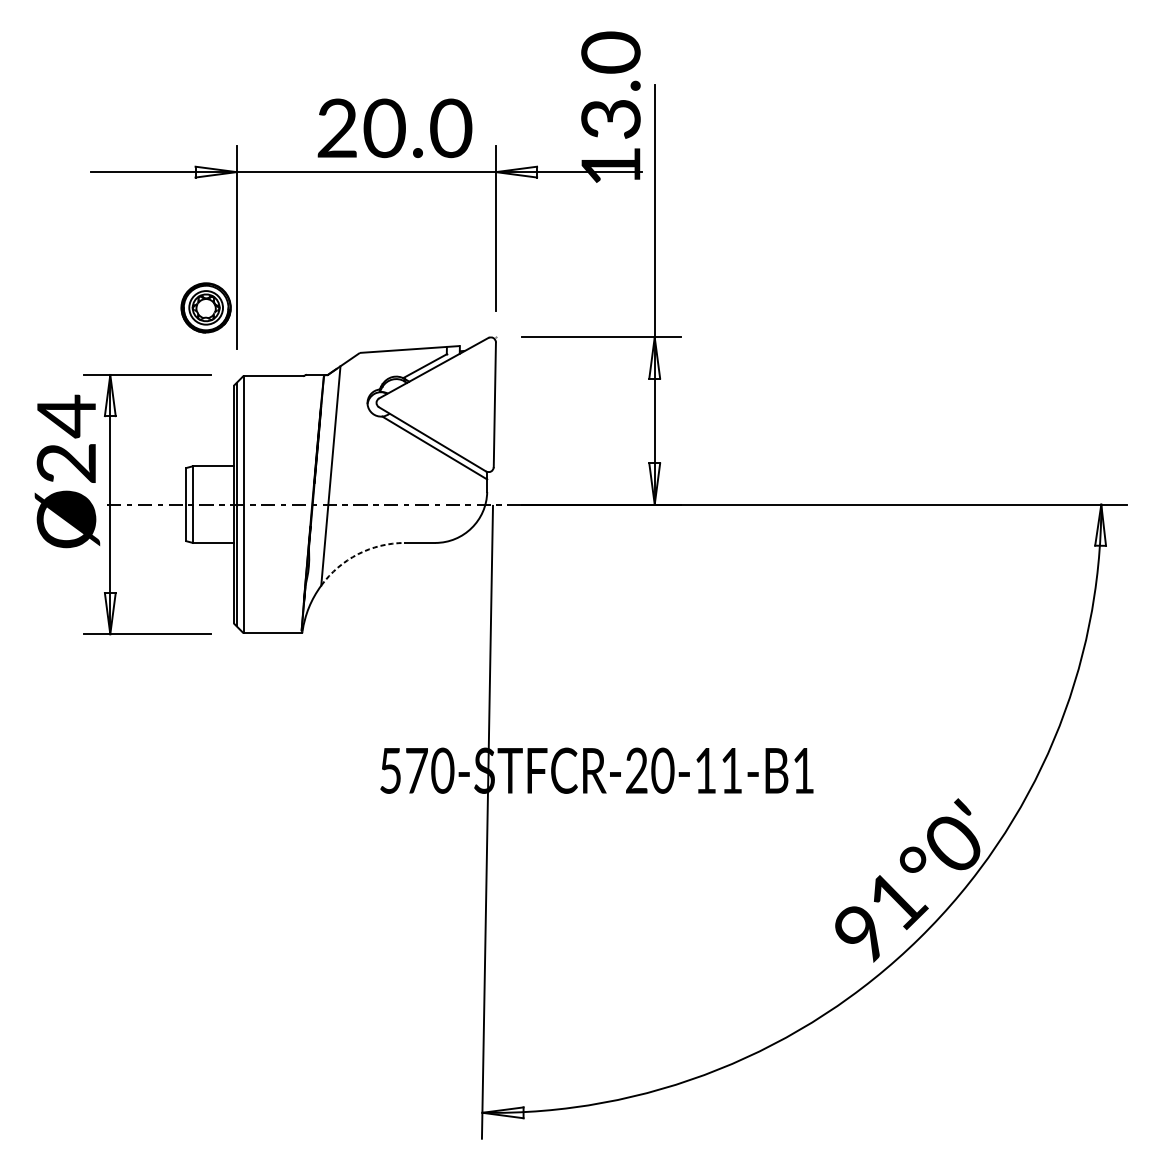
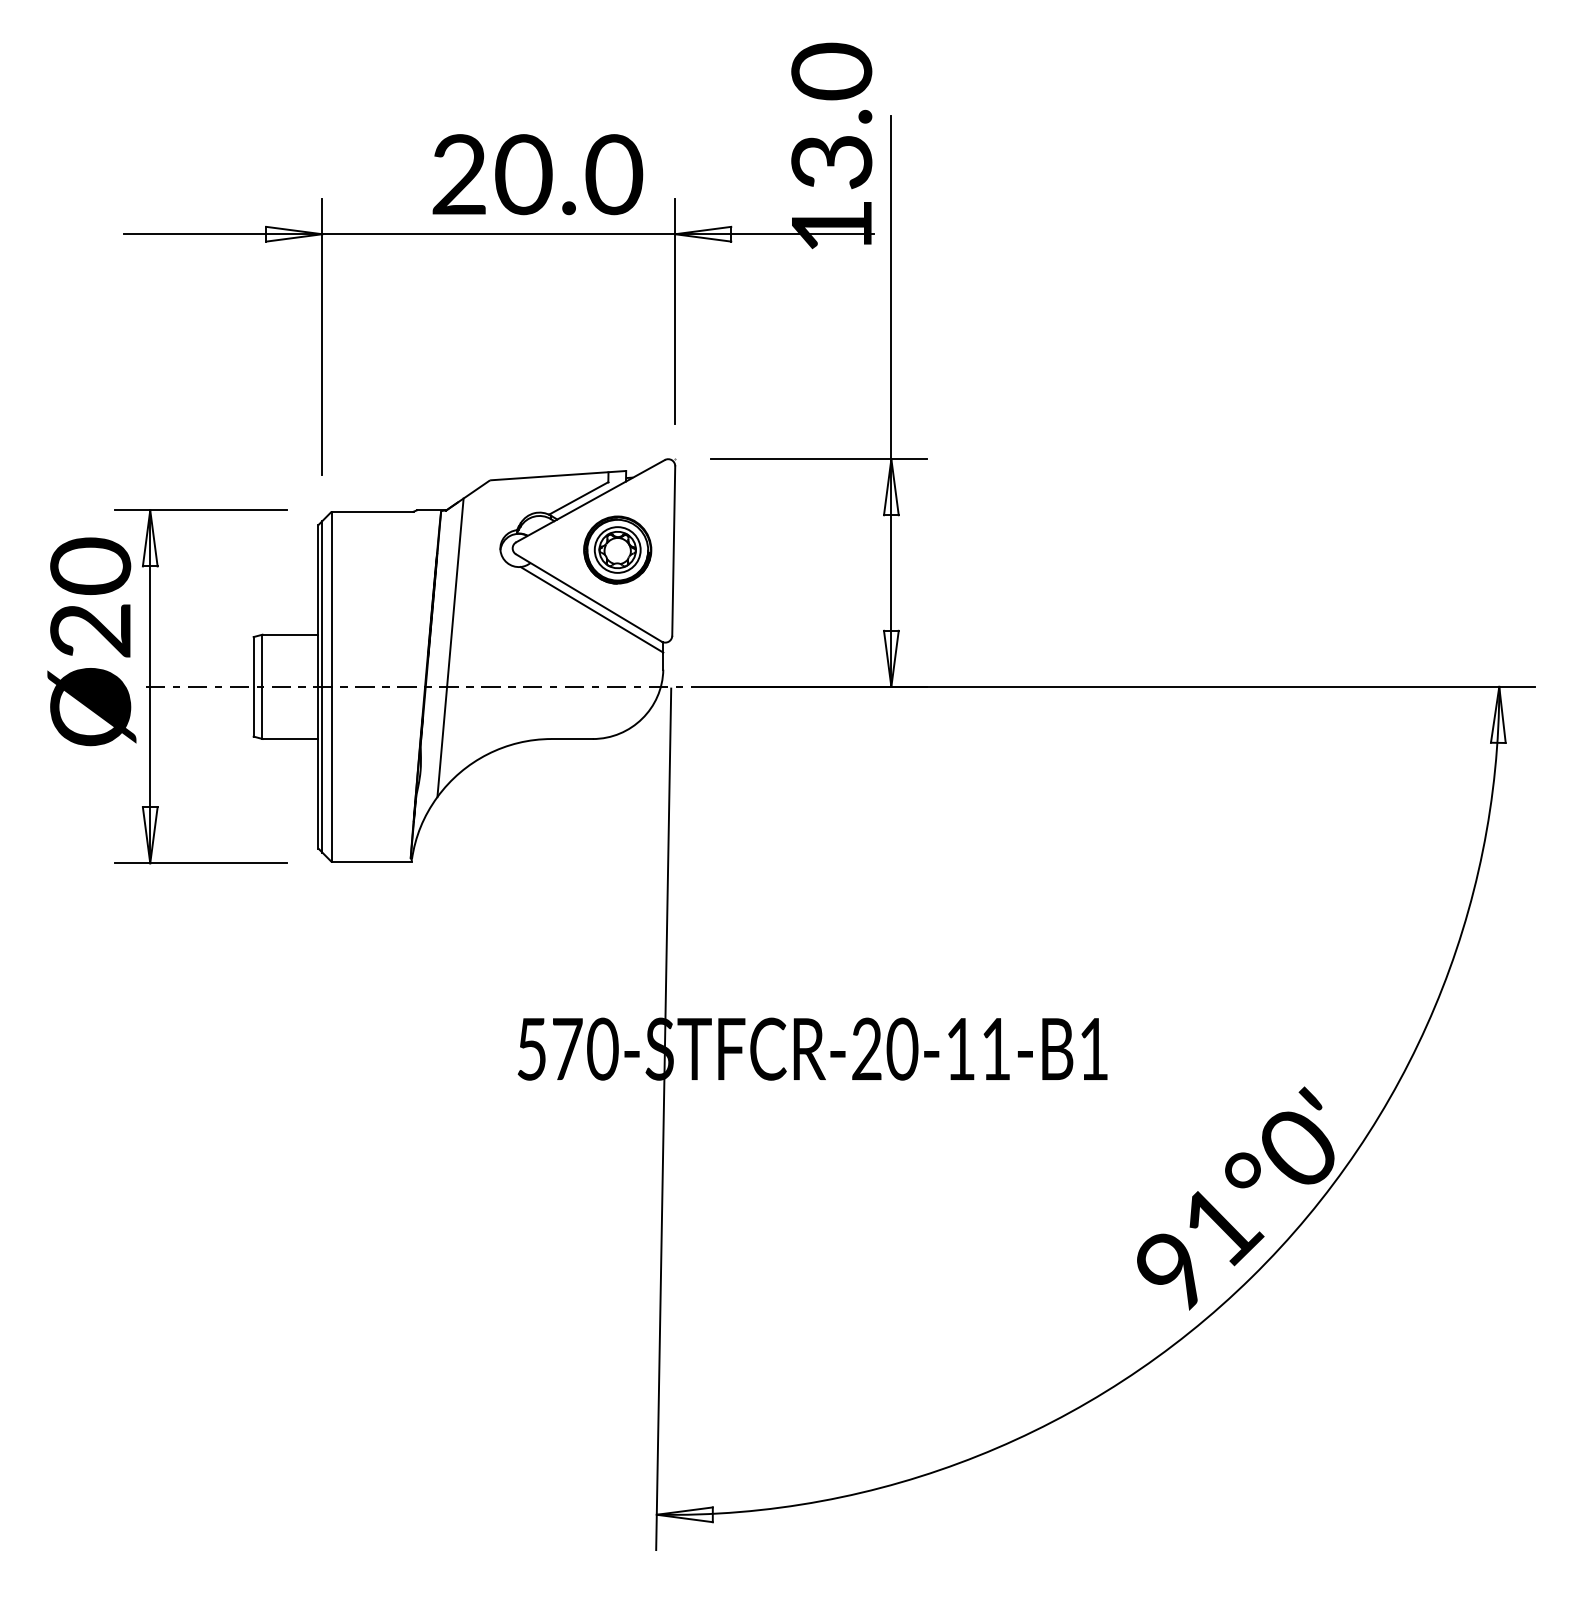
part: (205, 307) -> (617, 549), moved
text: (66, 416) -> (90, 566), Ø24 -> Ø20
arc: (358, 554) -> (487, 754), dashed -> solid

